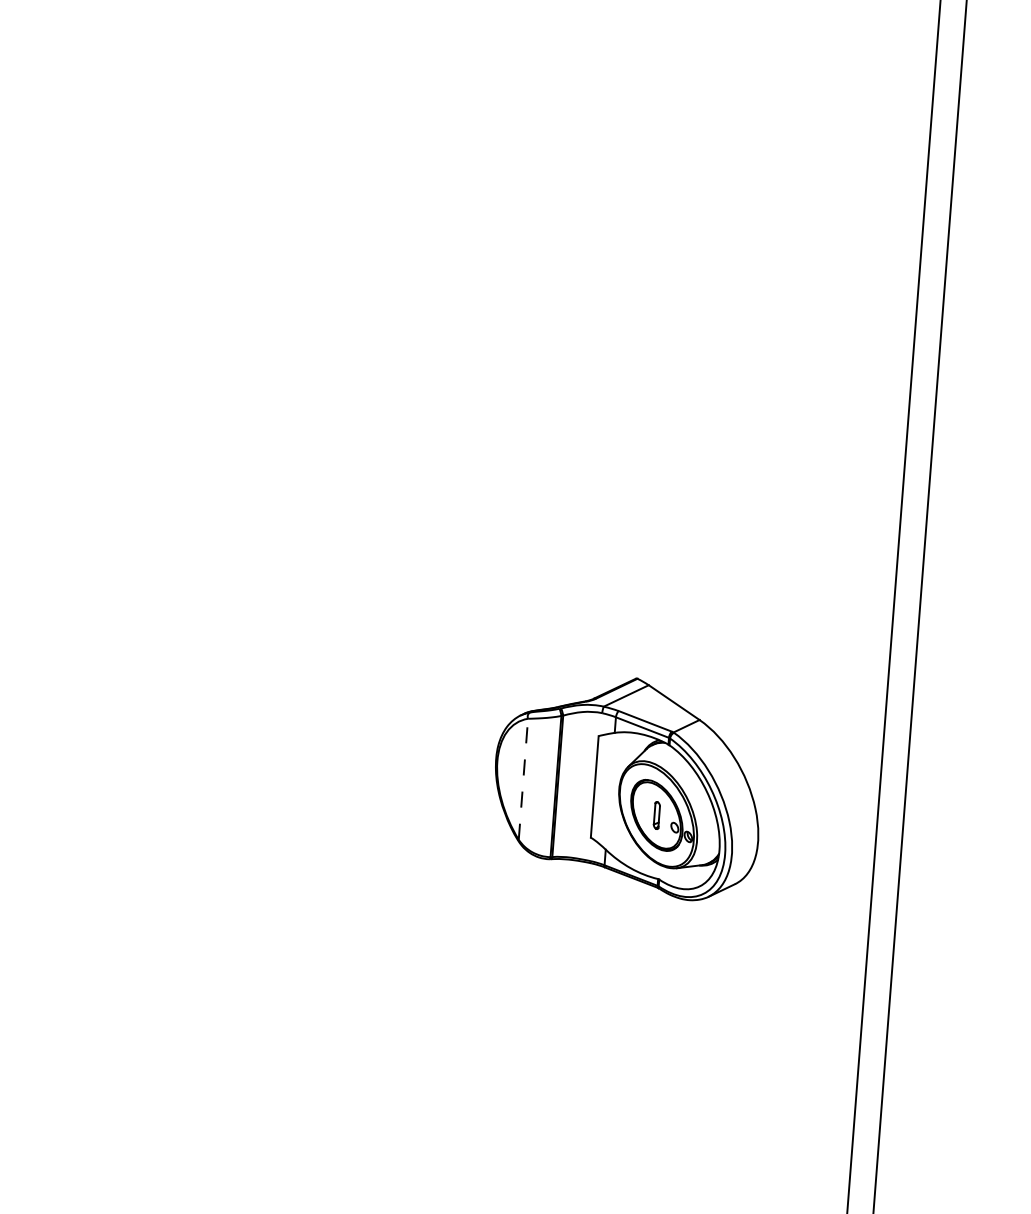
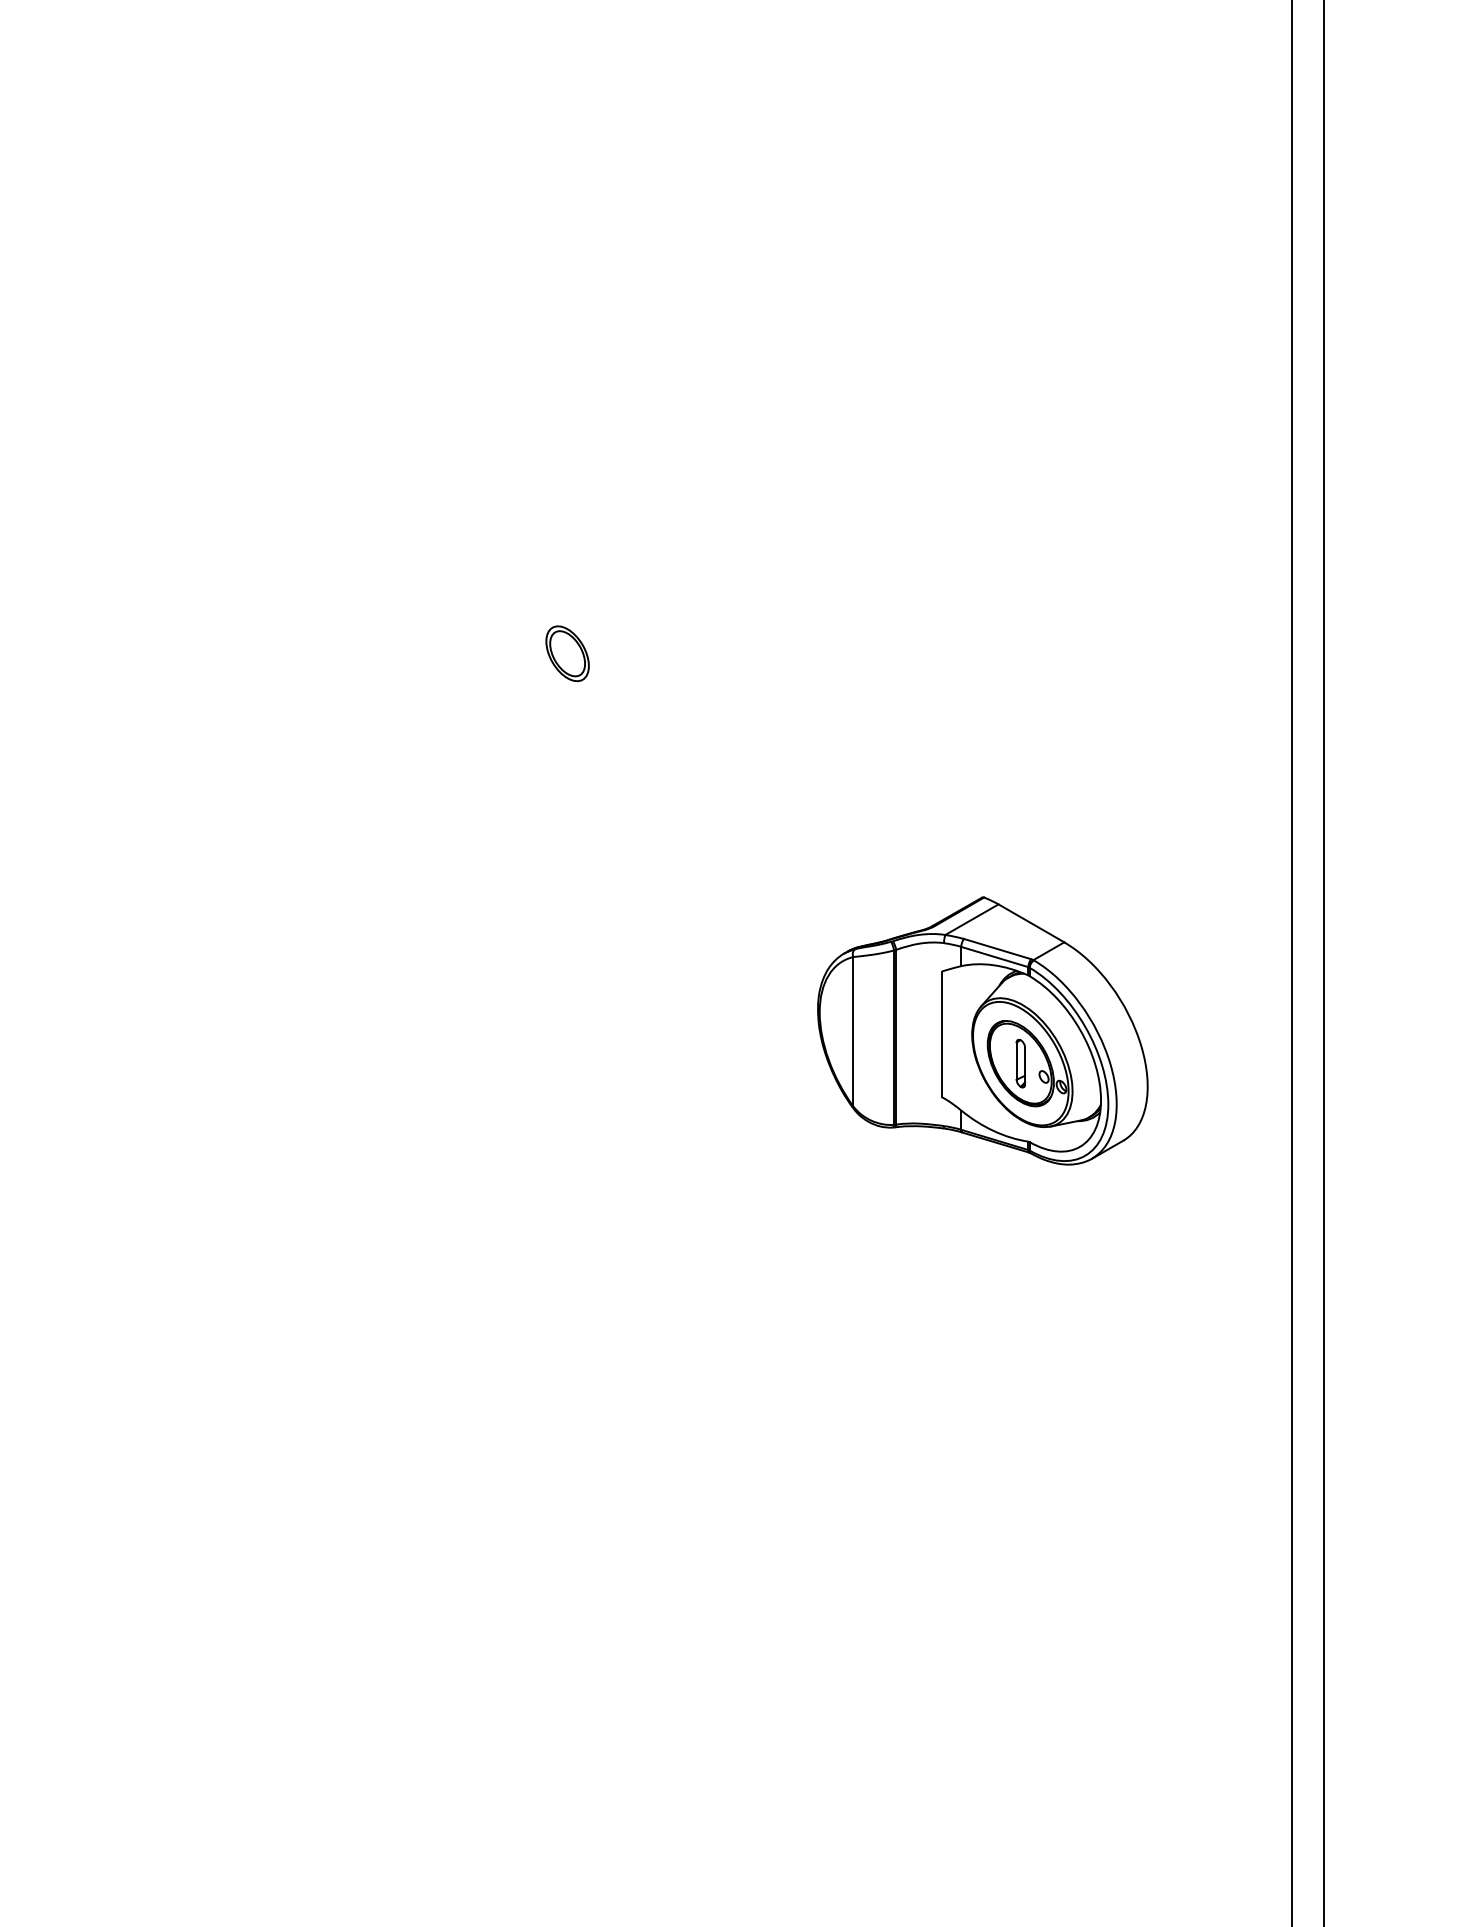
part: (315, 455) -> (567, 653), added
line: (523, 779) -> (853, 1031), dashed -> solid
part: (656, 815) -> (1020, 1063), size x1.43

